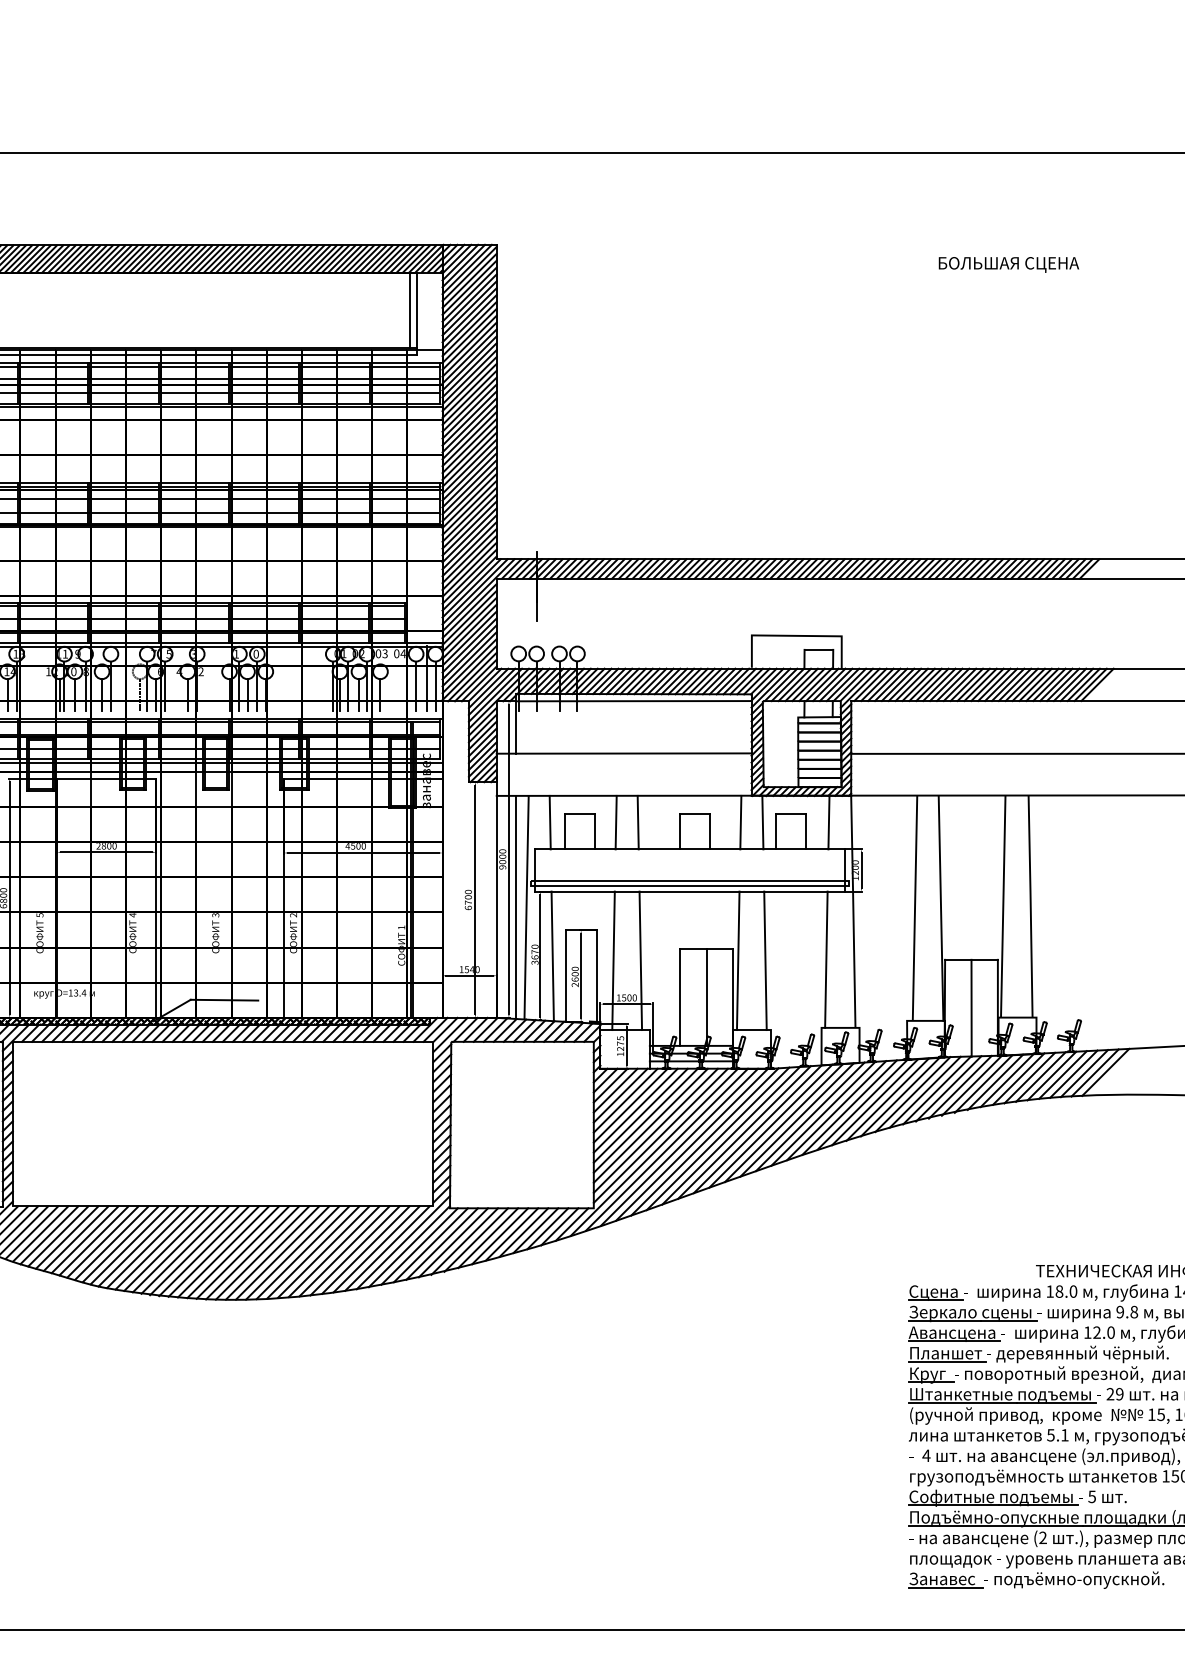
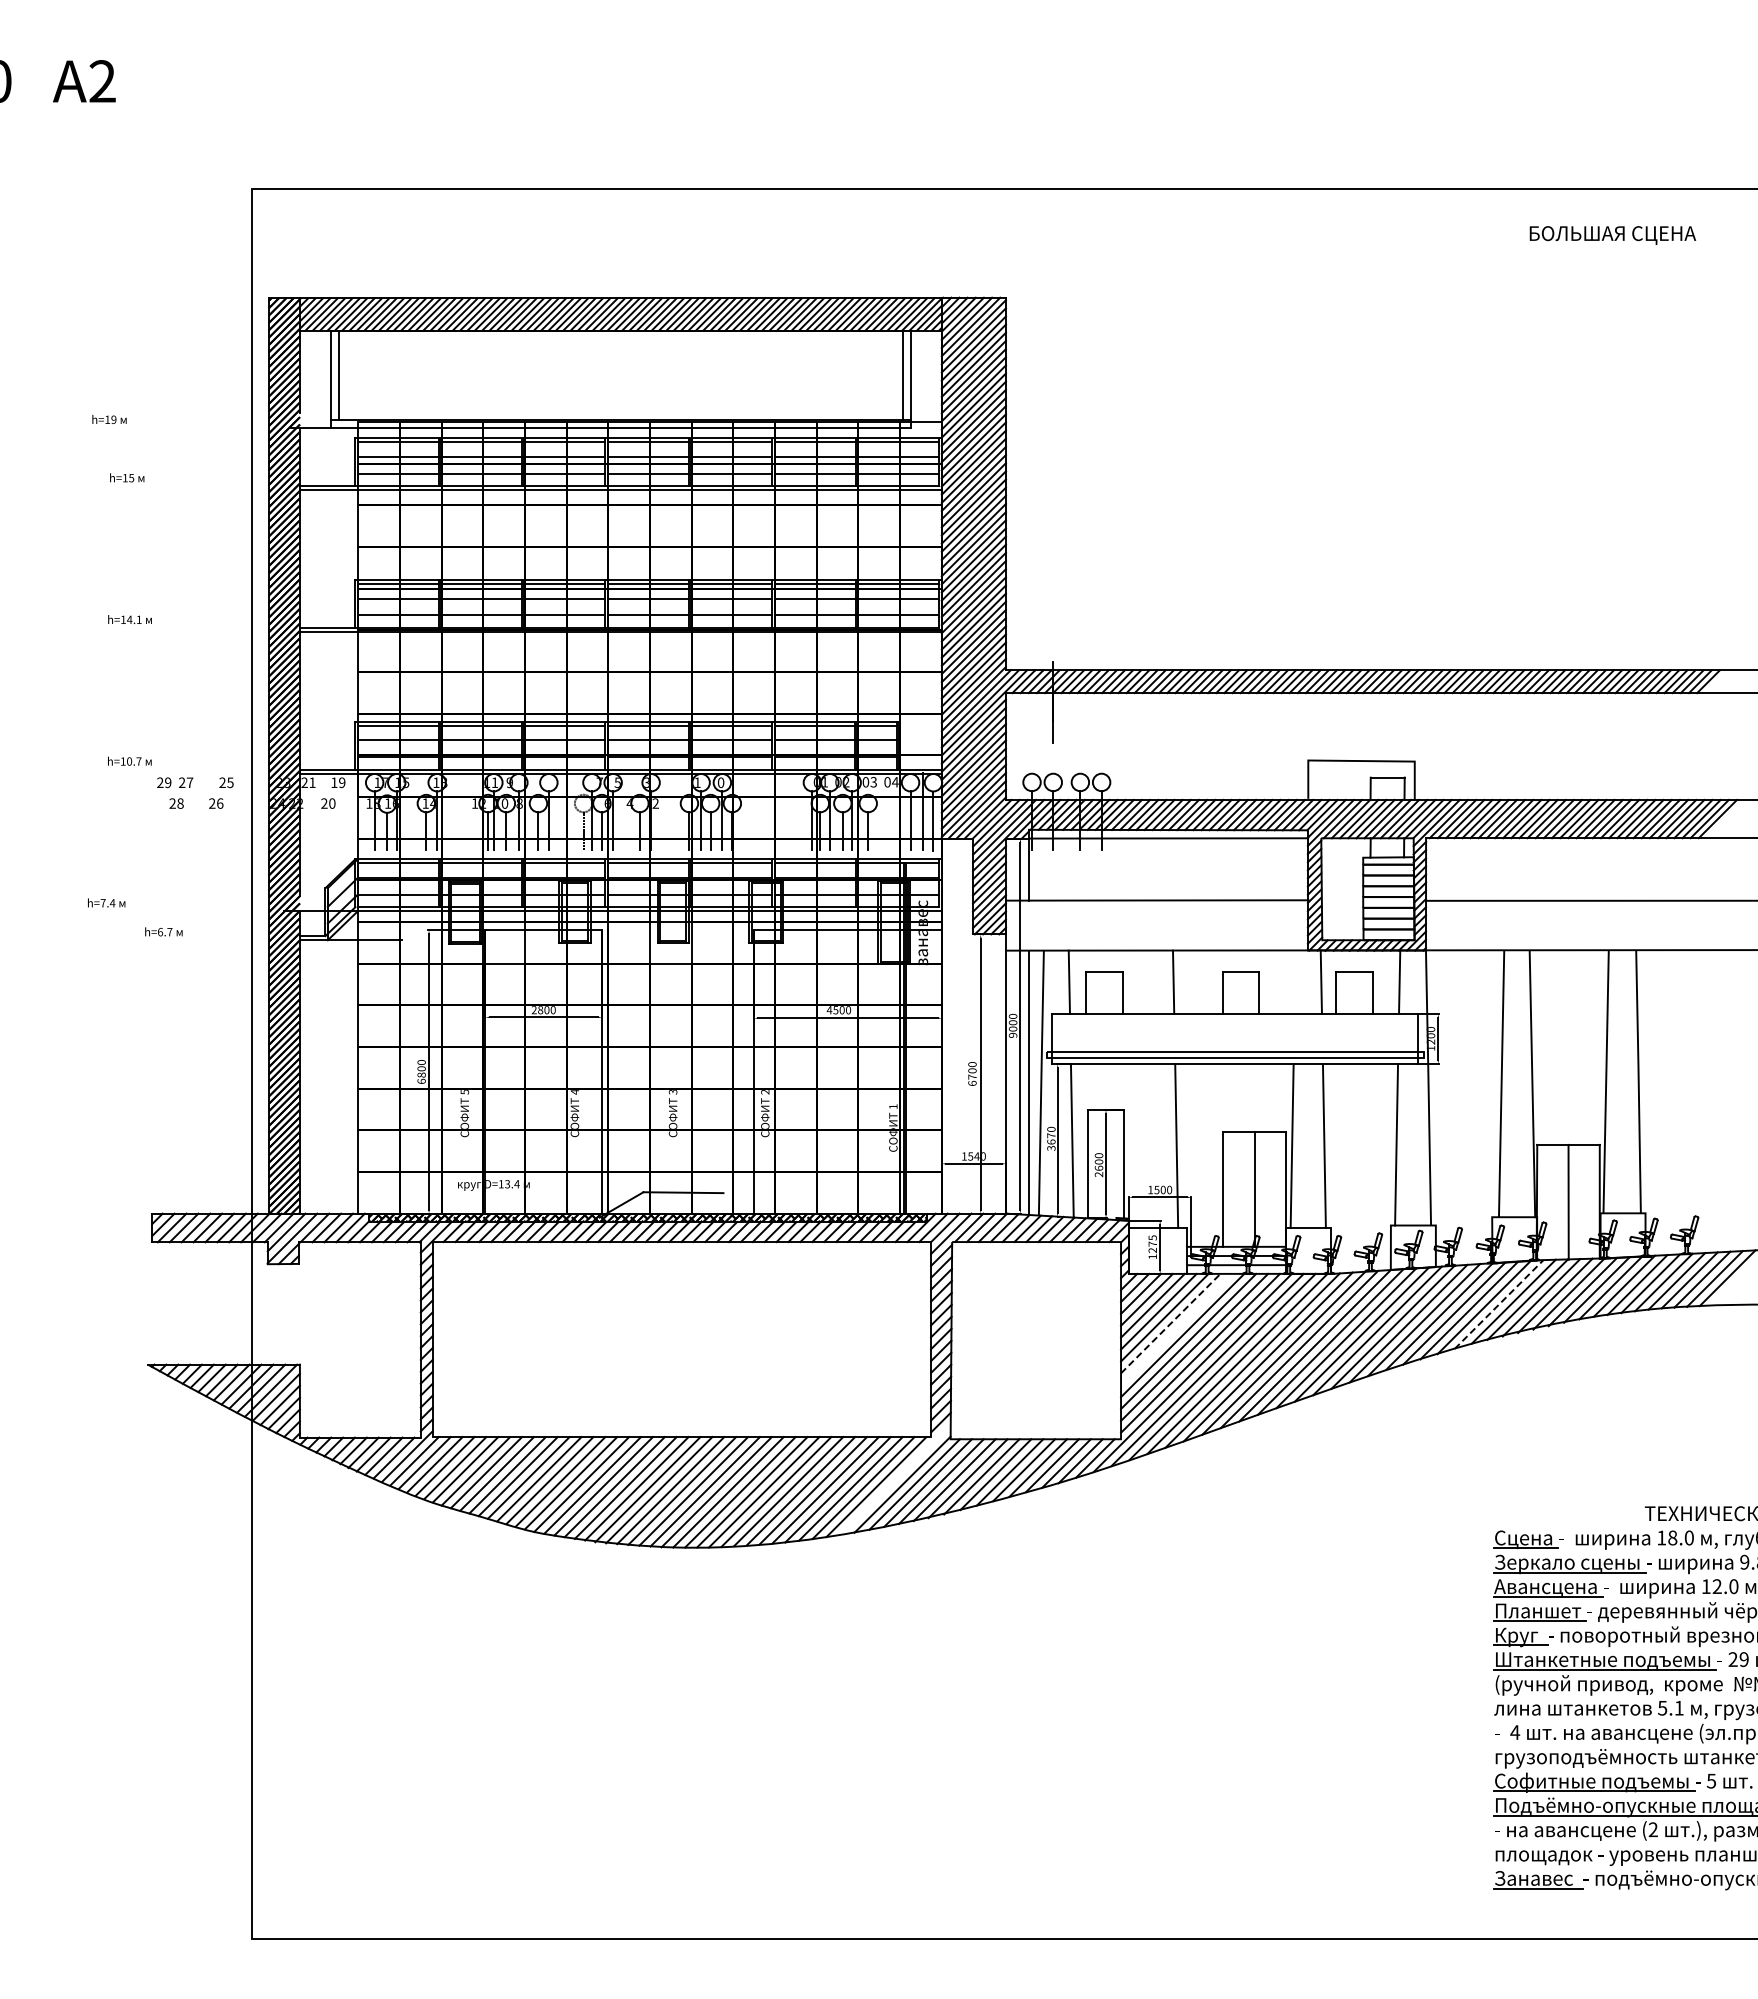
text: (1008, 264) -> (1612, 235), moved
line: (616, 822) -> (1147, 982), removed
line: (740, 822) -> (1294, 982), removed
line: (612, 961) -> (1143, 1146), removed
line: (913, 1094) -> (1499, 1304), solid -> dashed
line: (636, 1110) -> (1171, 1323), solid -> dashed
line: (640, 1115) -> (1176, 1329), removed
line: (403, 1242) -> (895, 1479), removed

